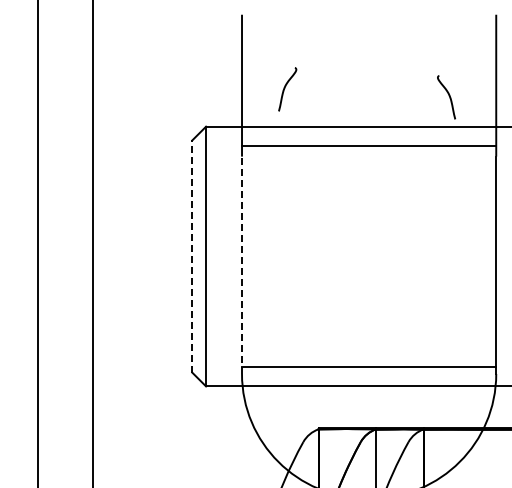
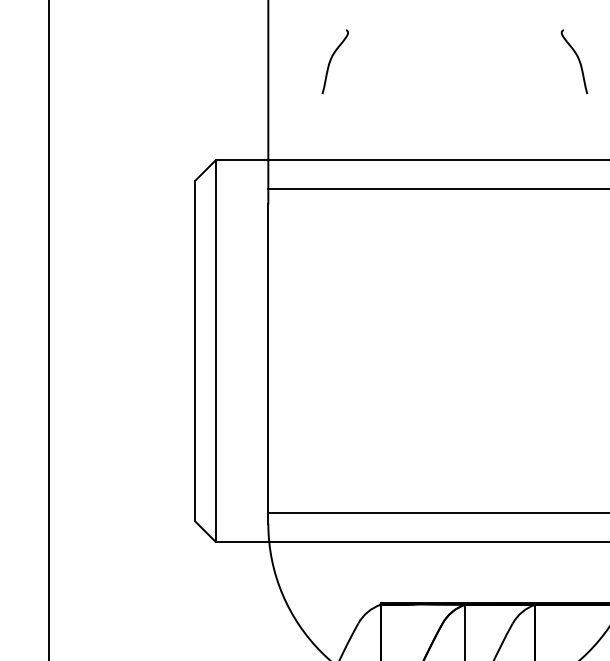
curve: (285, 88) -> (332, 60), moved
curve: (448, 96) -> (577, 60), moved
line: (192, 256) -> (195, 351), dashed -> solid
line: (242, 265) -> (269, 364), dashed -> solid

